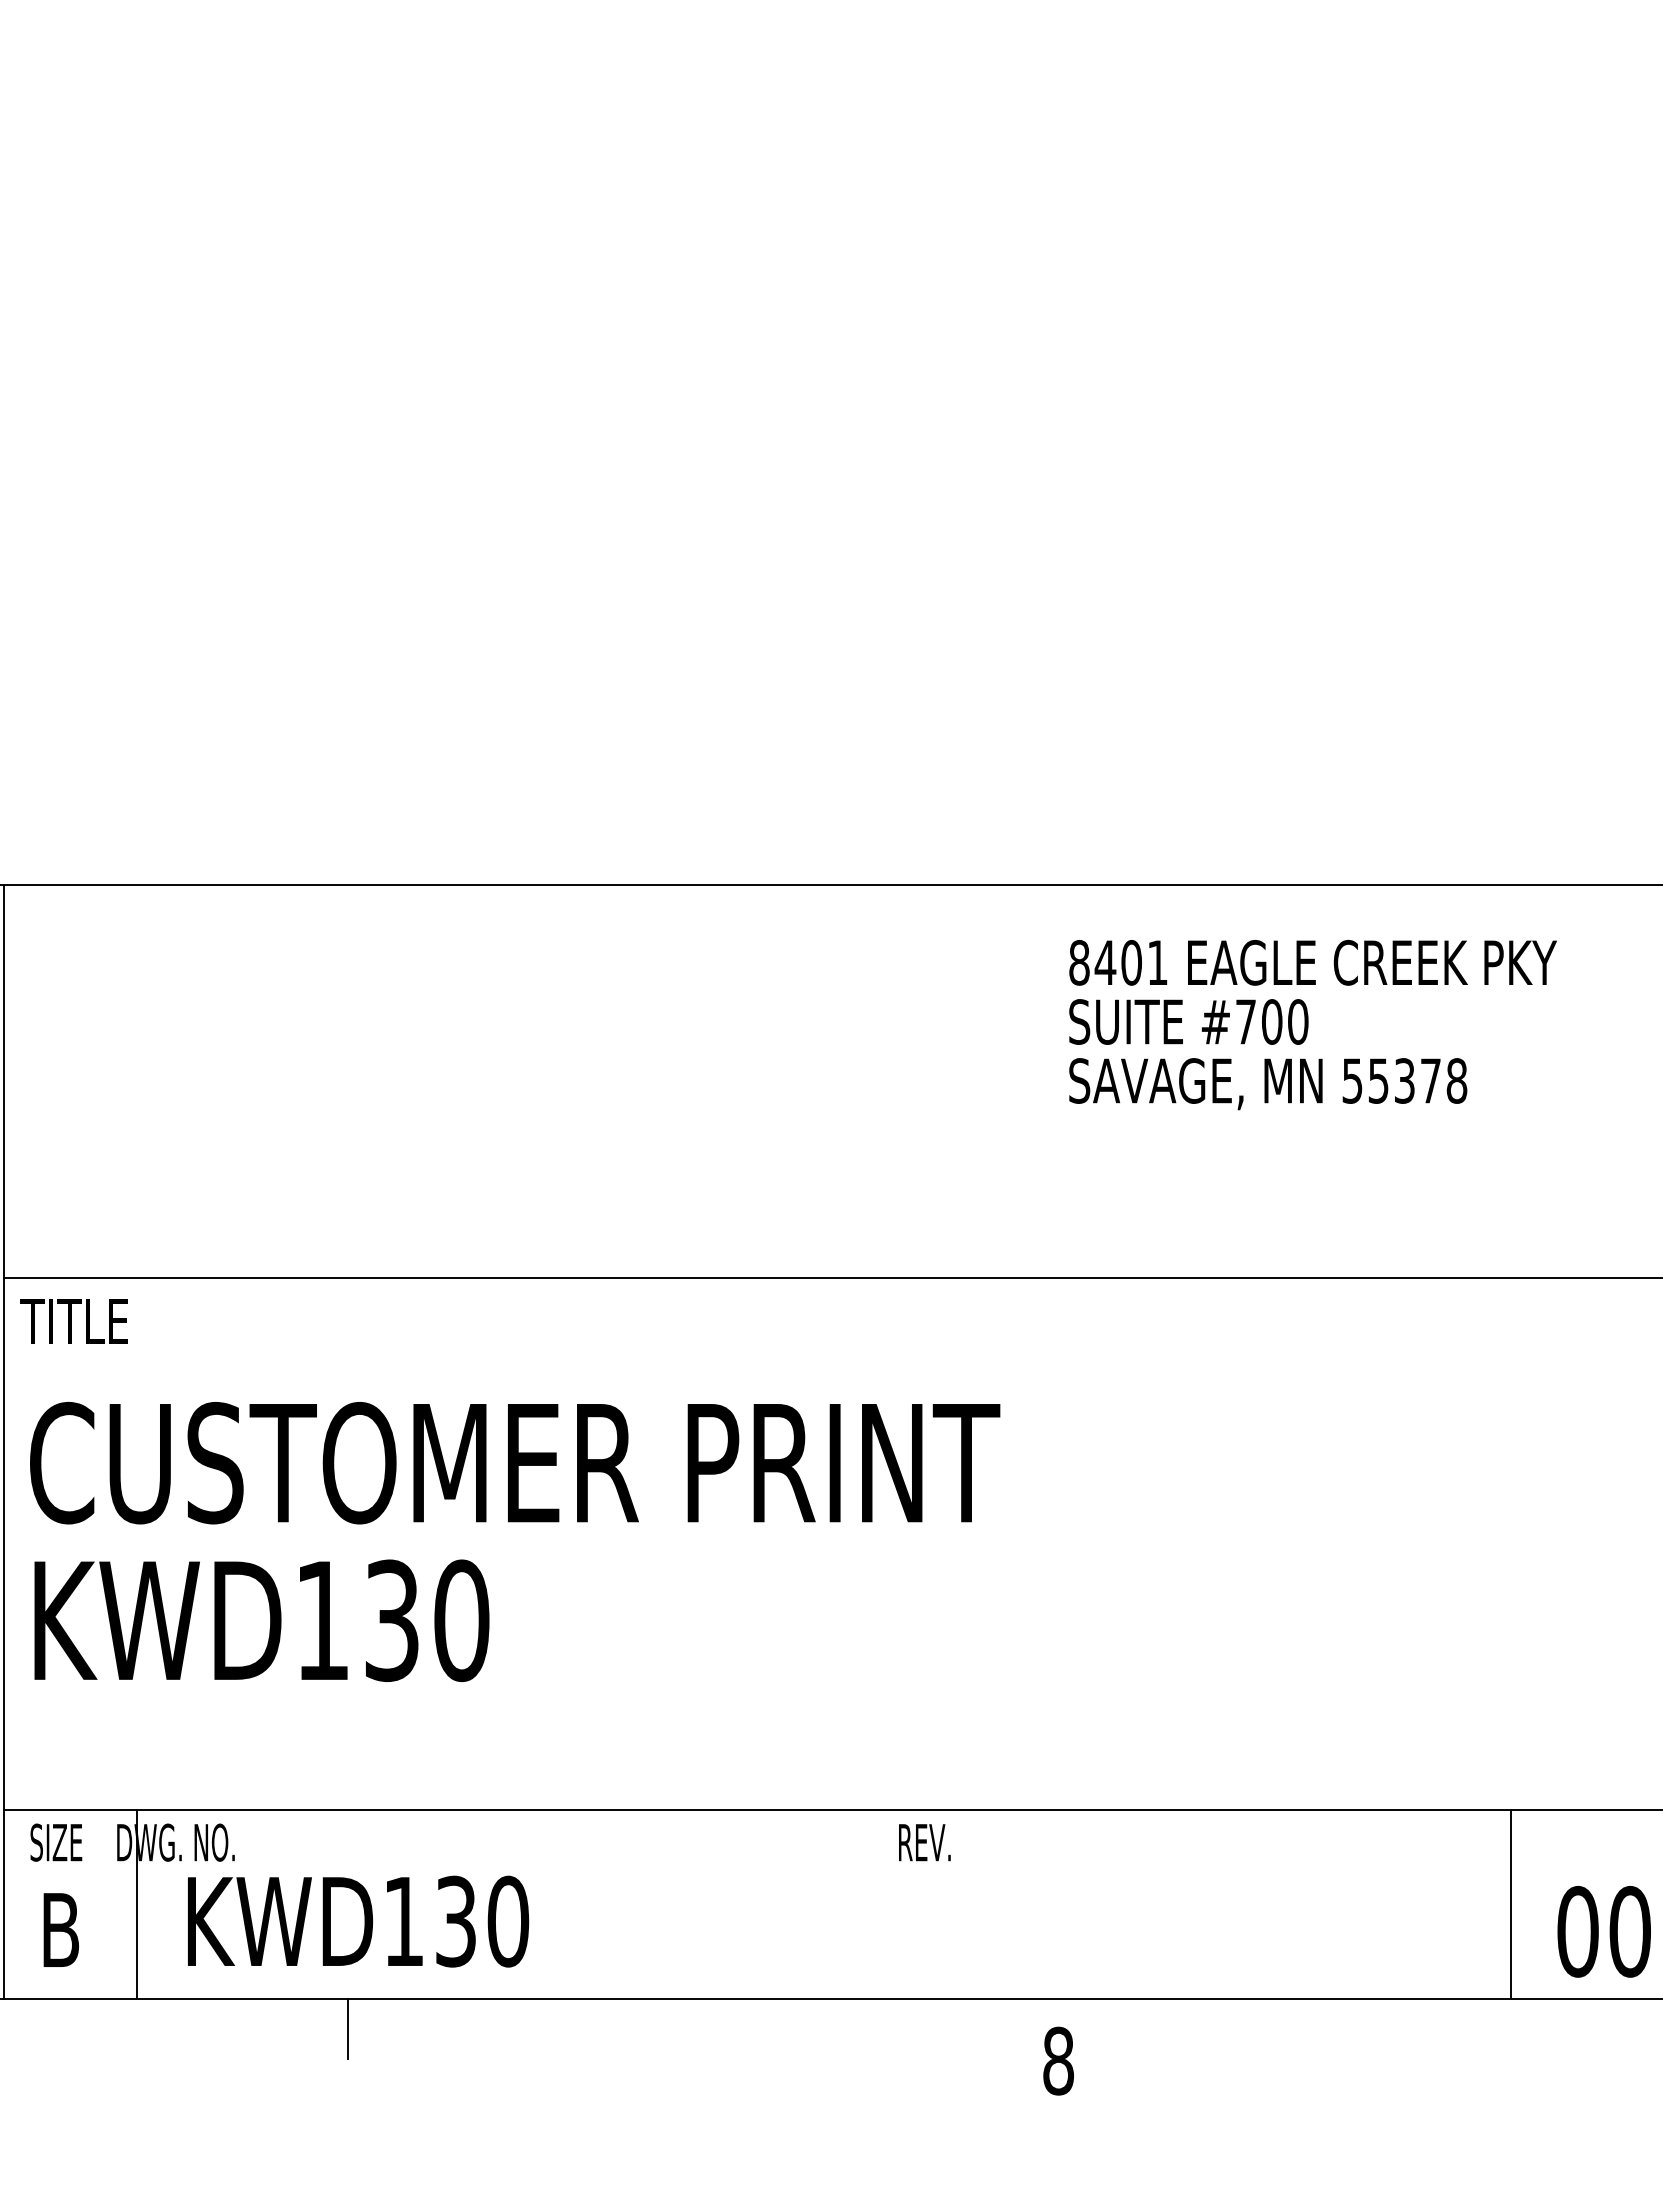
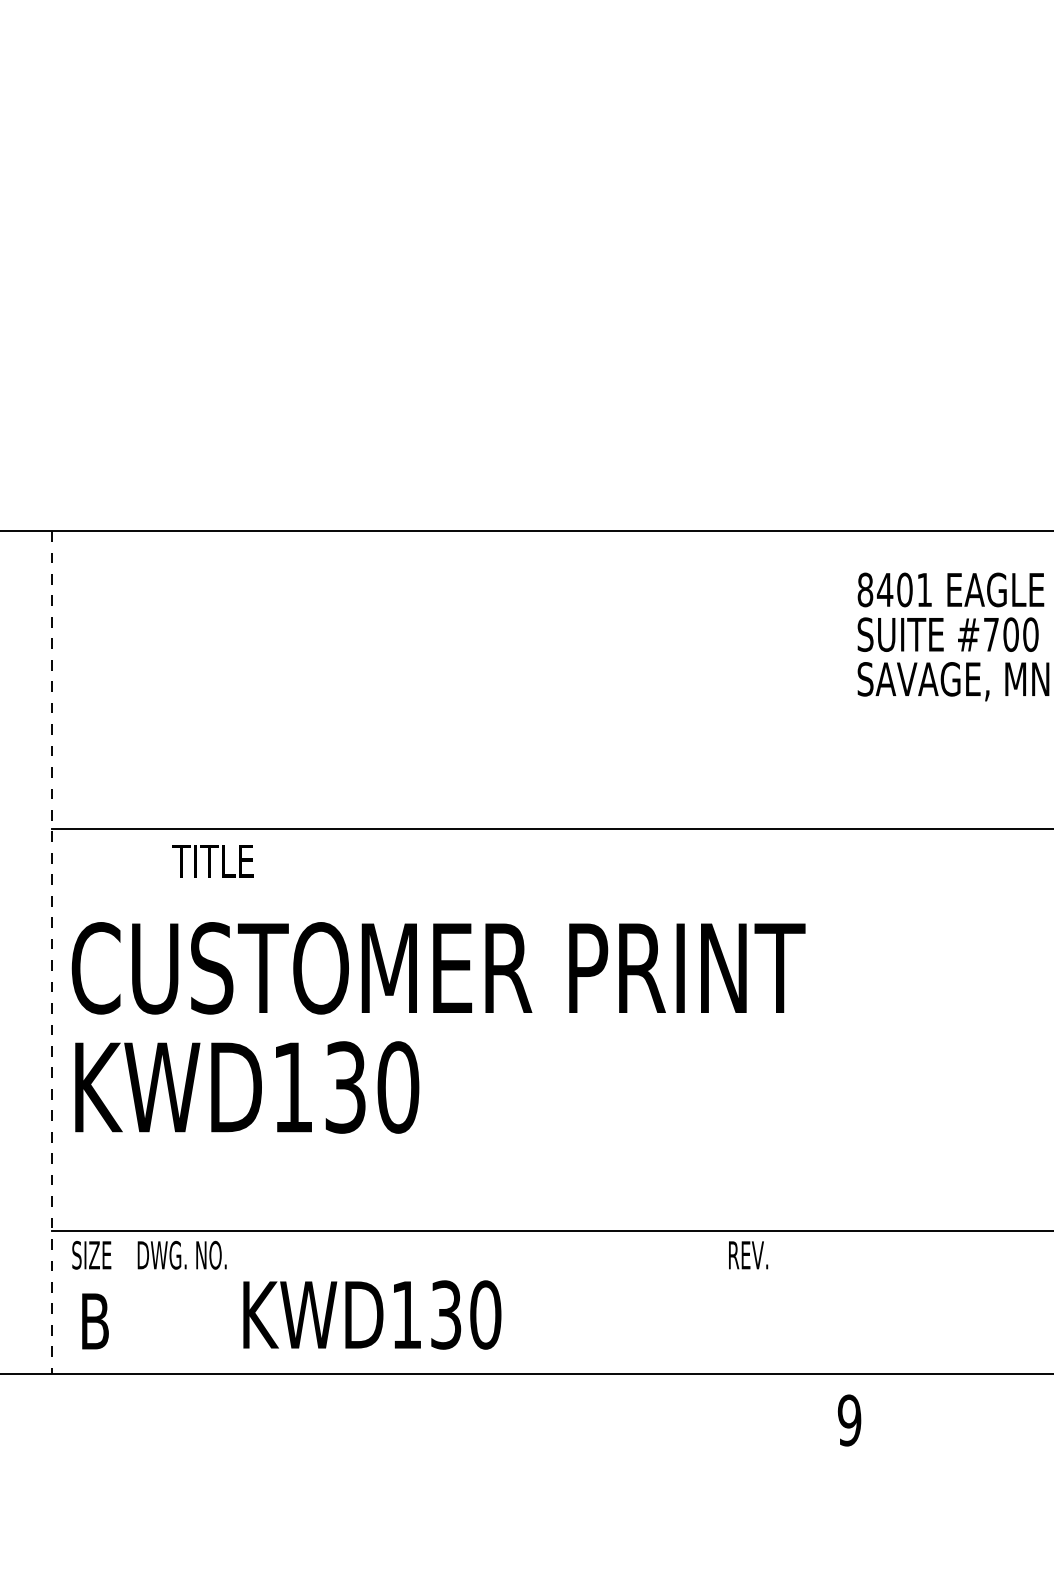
text: (73, 1321) -> (212, 861), moved
line: (4, 1442) -> (52, 952), solid -> dashed
line: (137, 1904) -> (153, 1302), removed
text: (358, 1921) -> (372, 1314), moved
line: (347, 2029) -> (311, 1396), removed
text: (1058, 2060) -> (849, 1420), 8 -> 9

